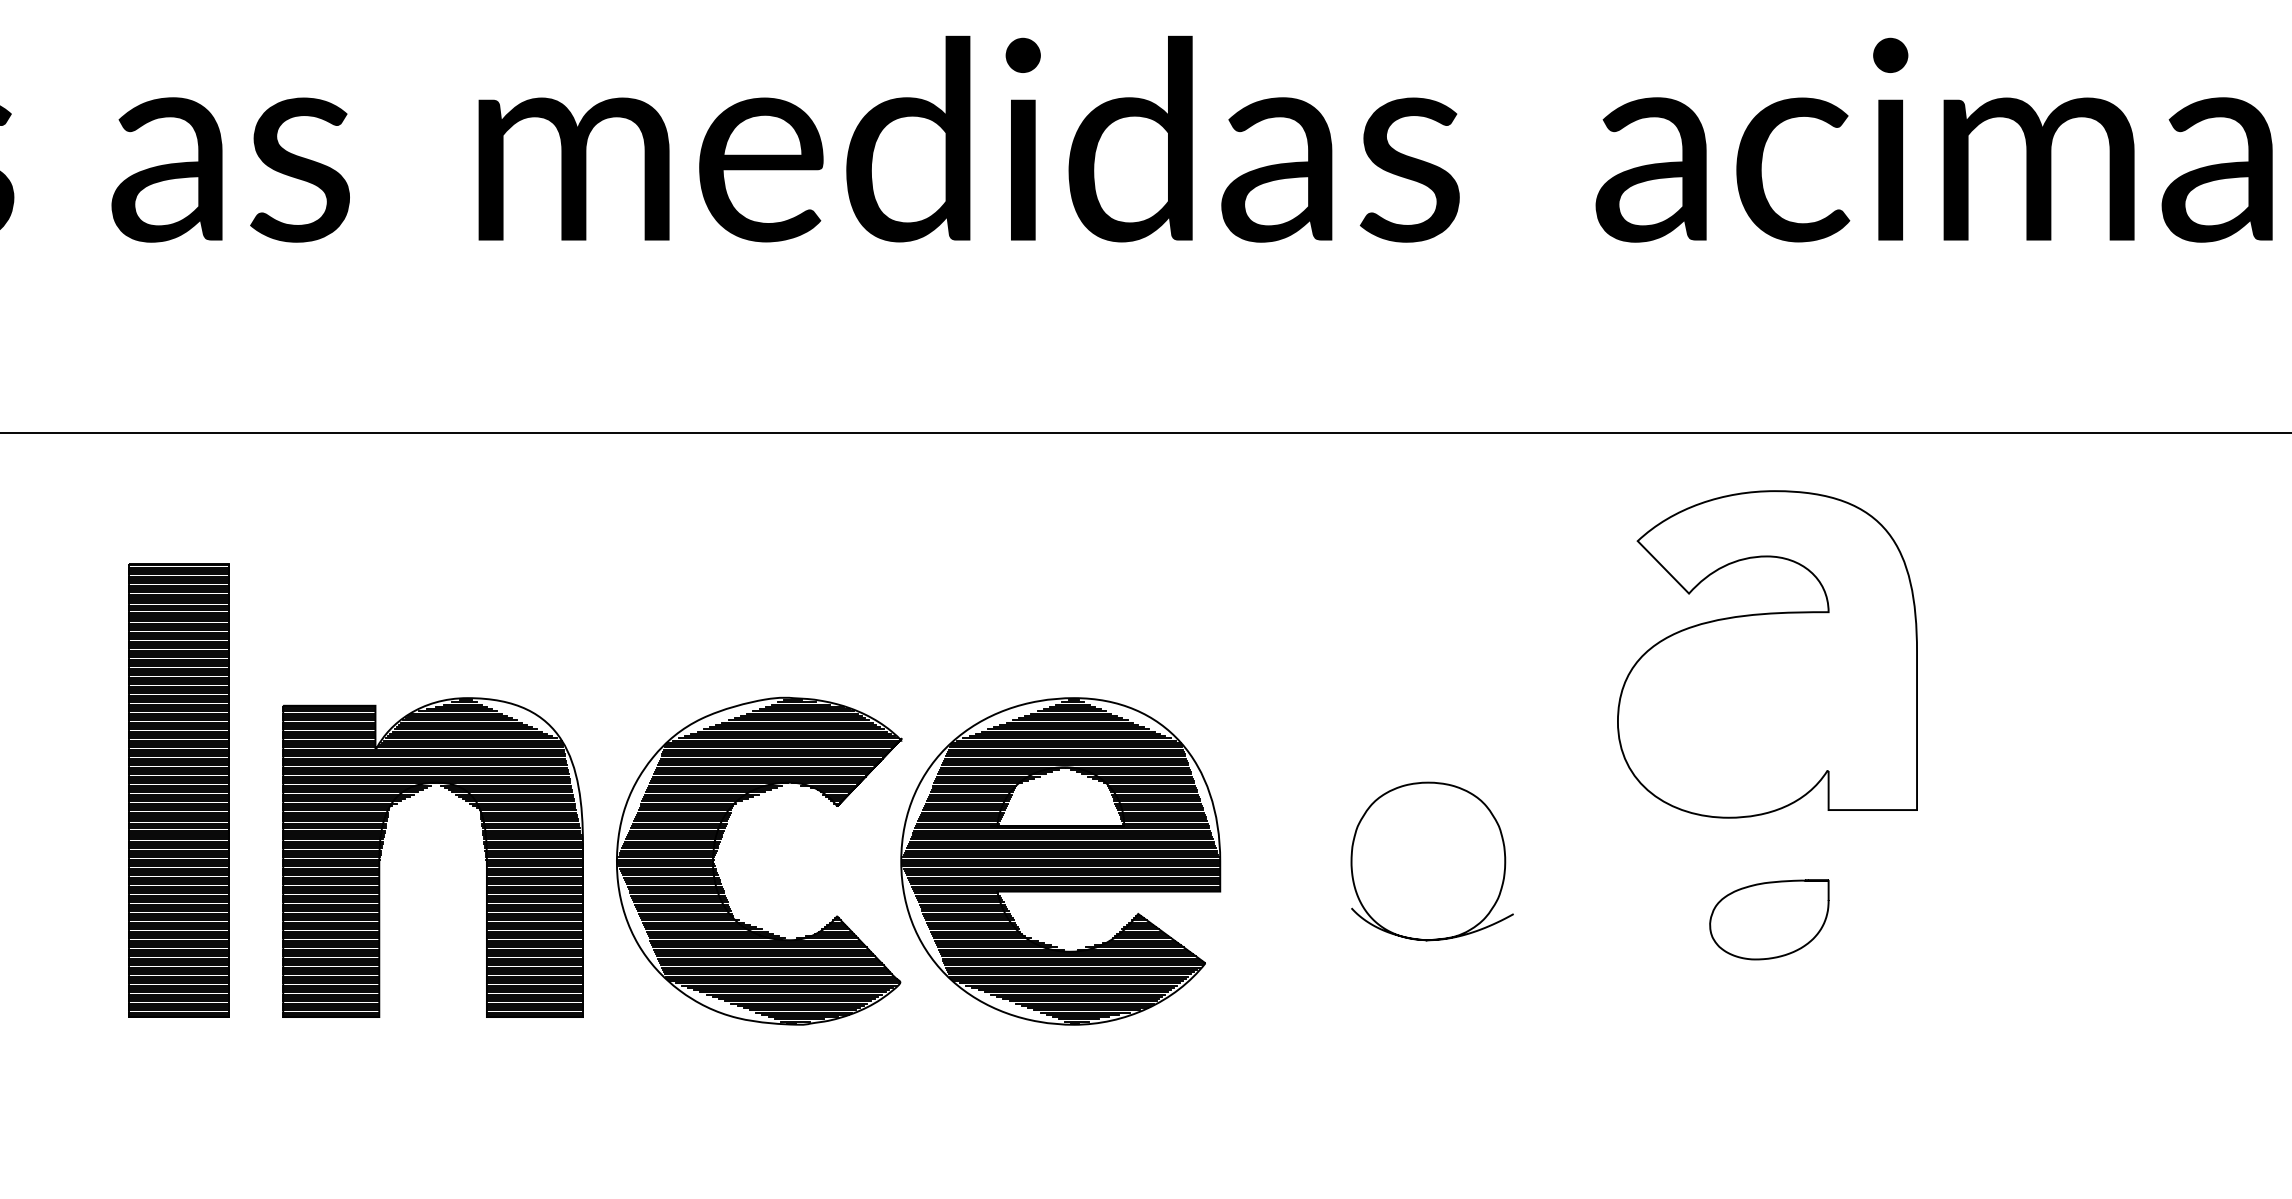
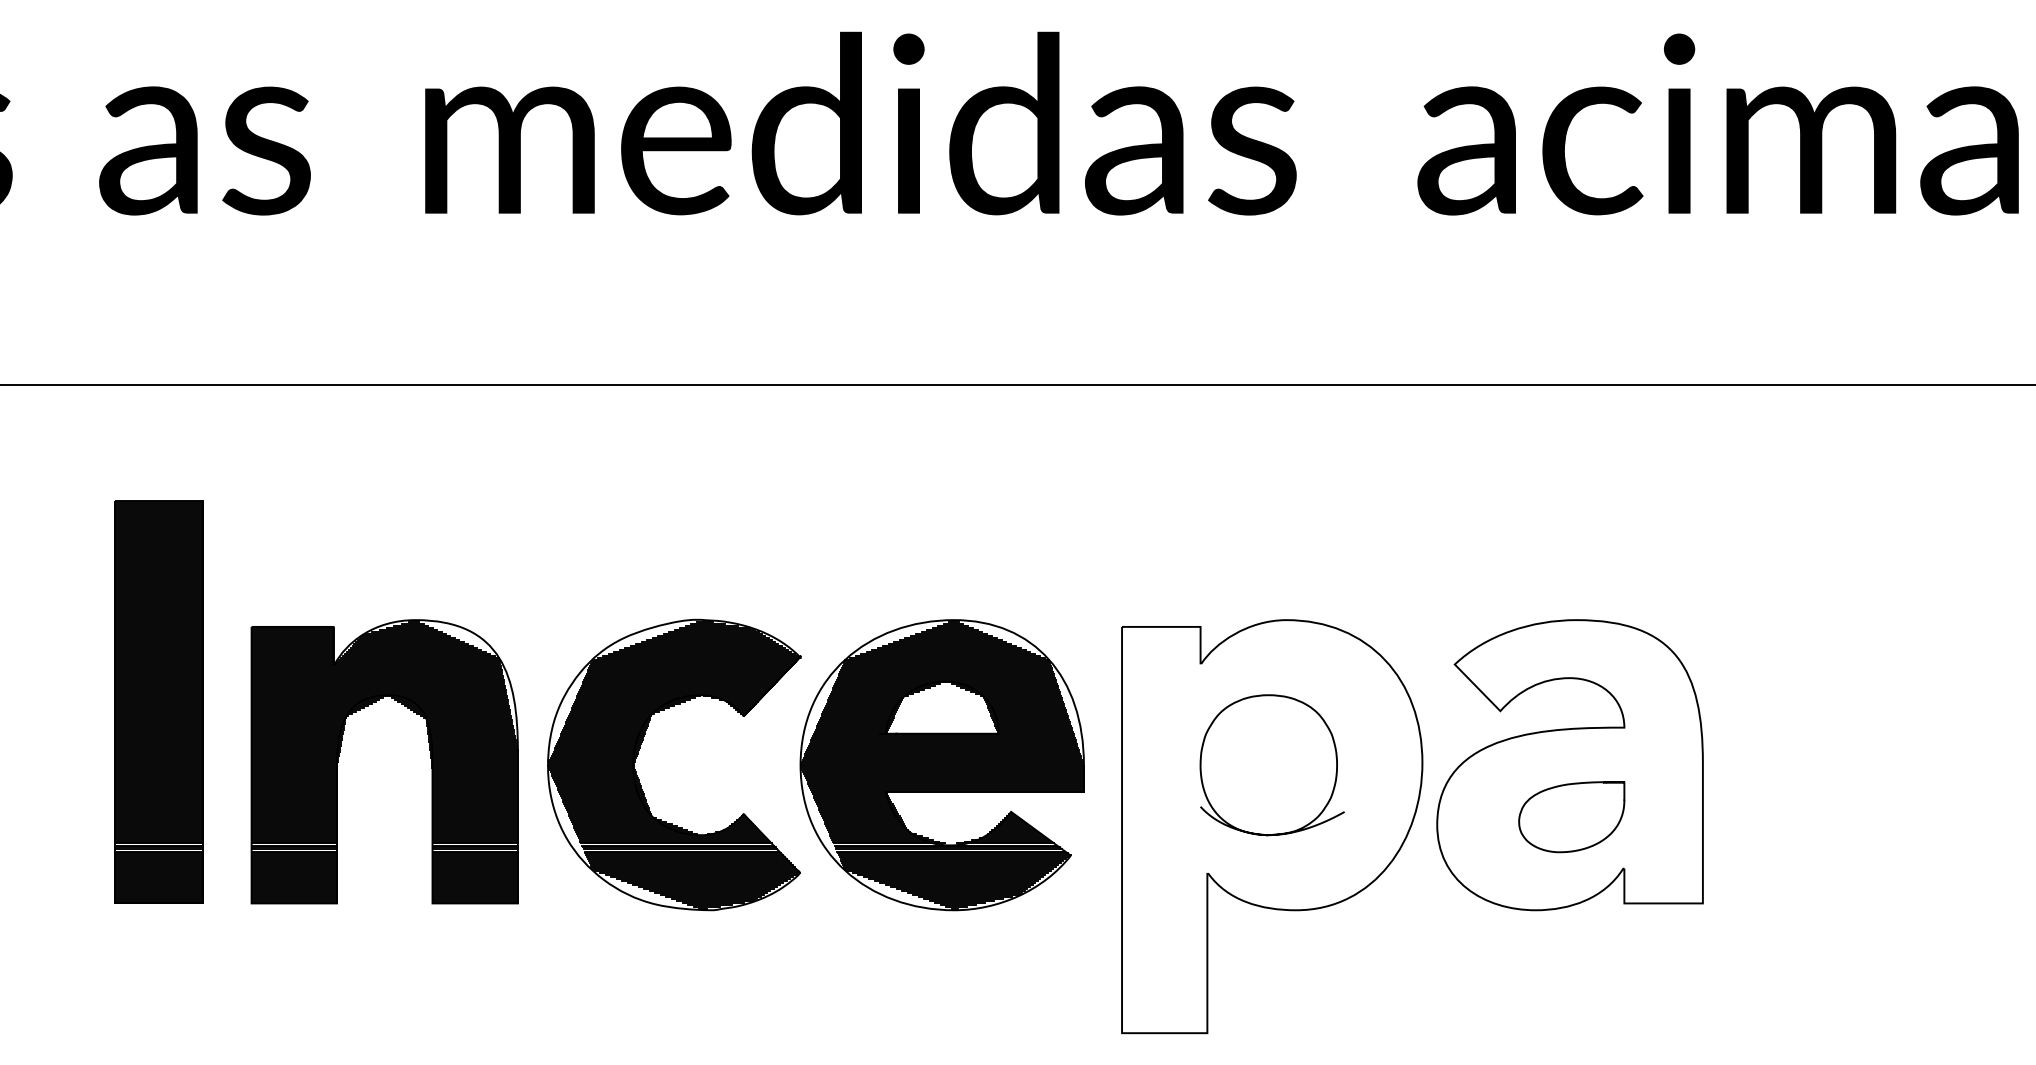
part: (1767, 654) -> (1570, 765), moved
part: (1432, 930) -> (1272, 826), added

